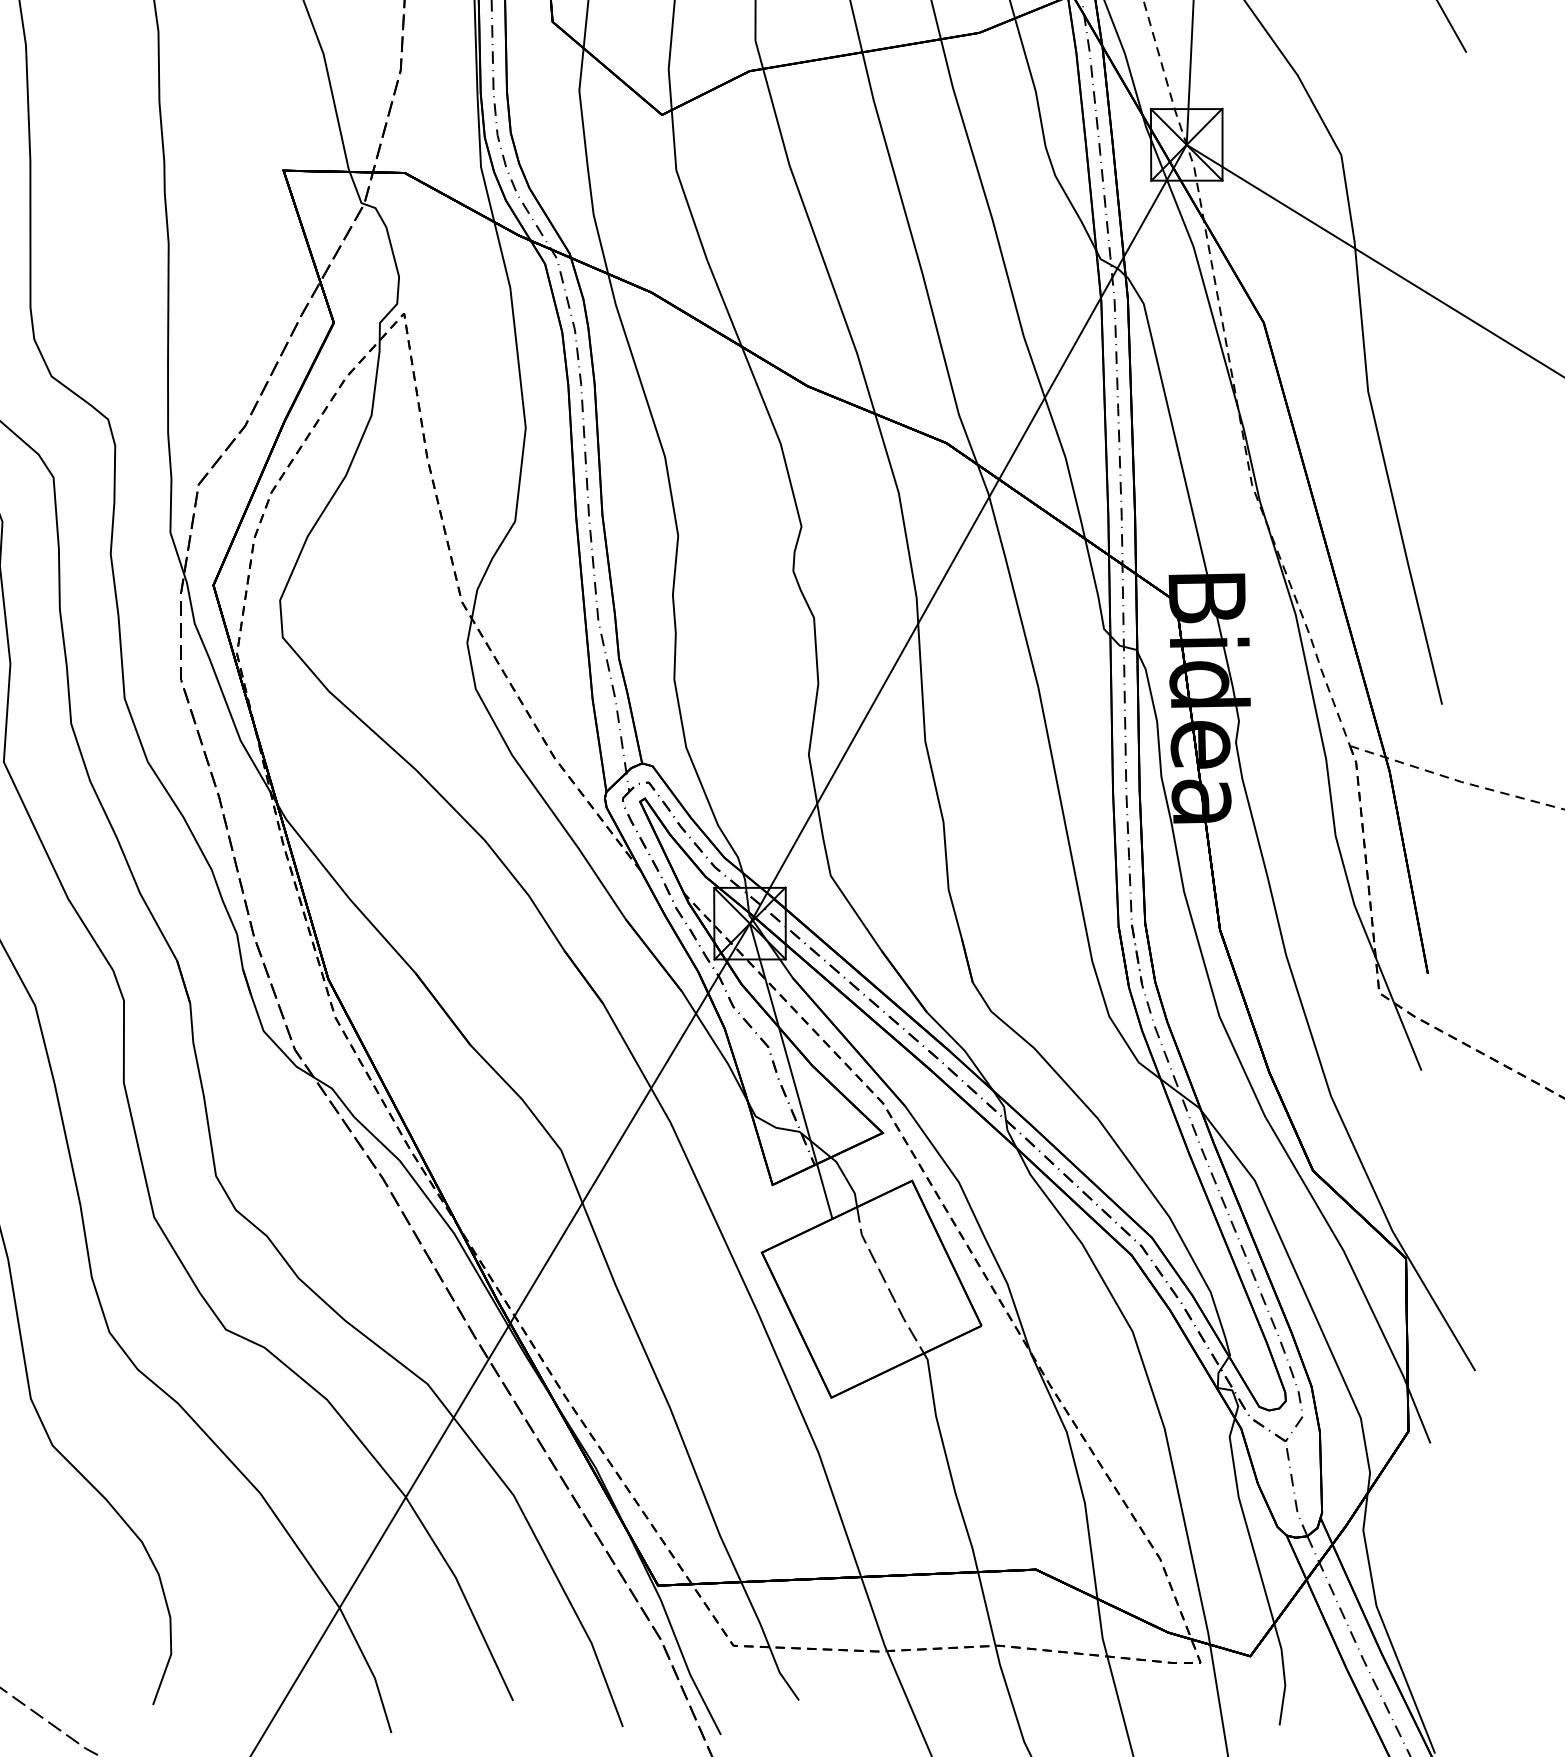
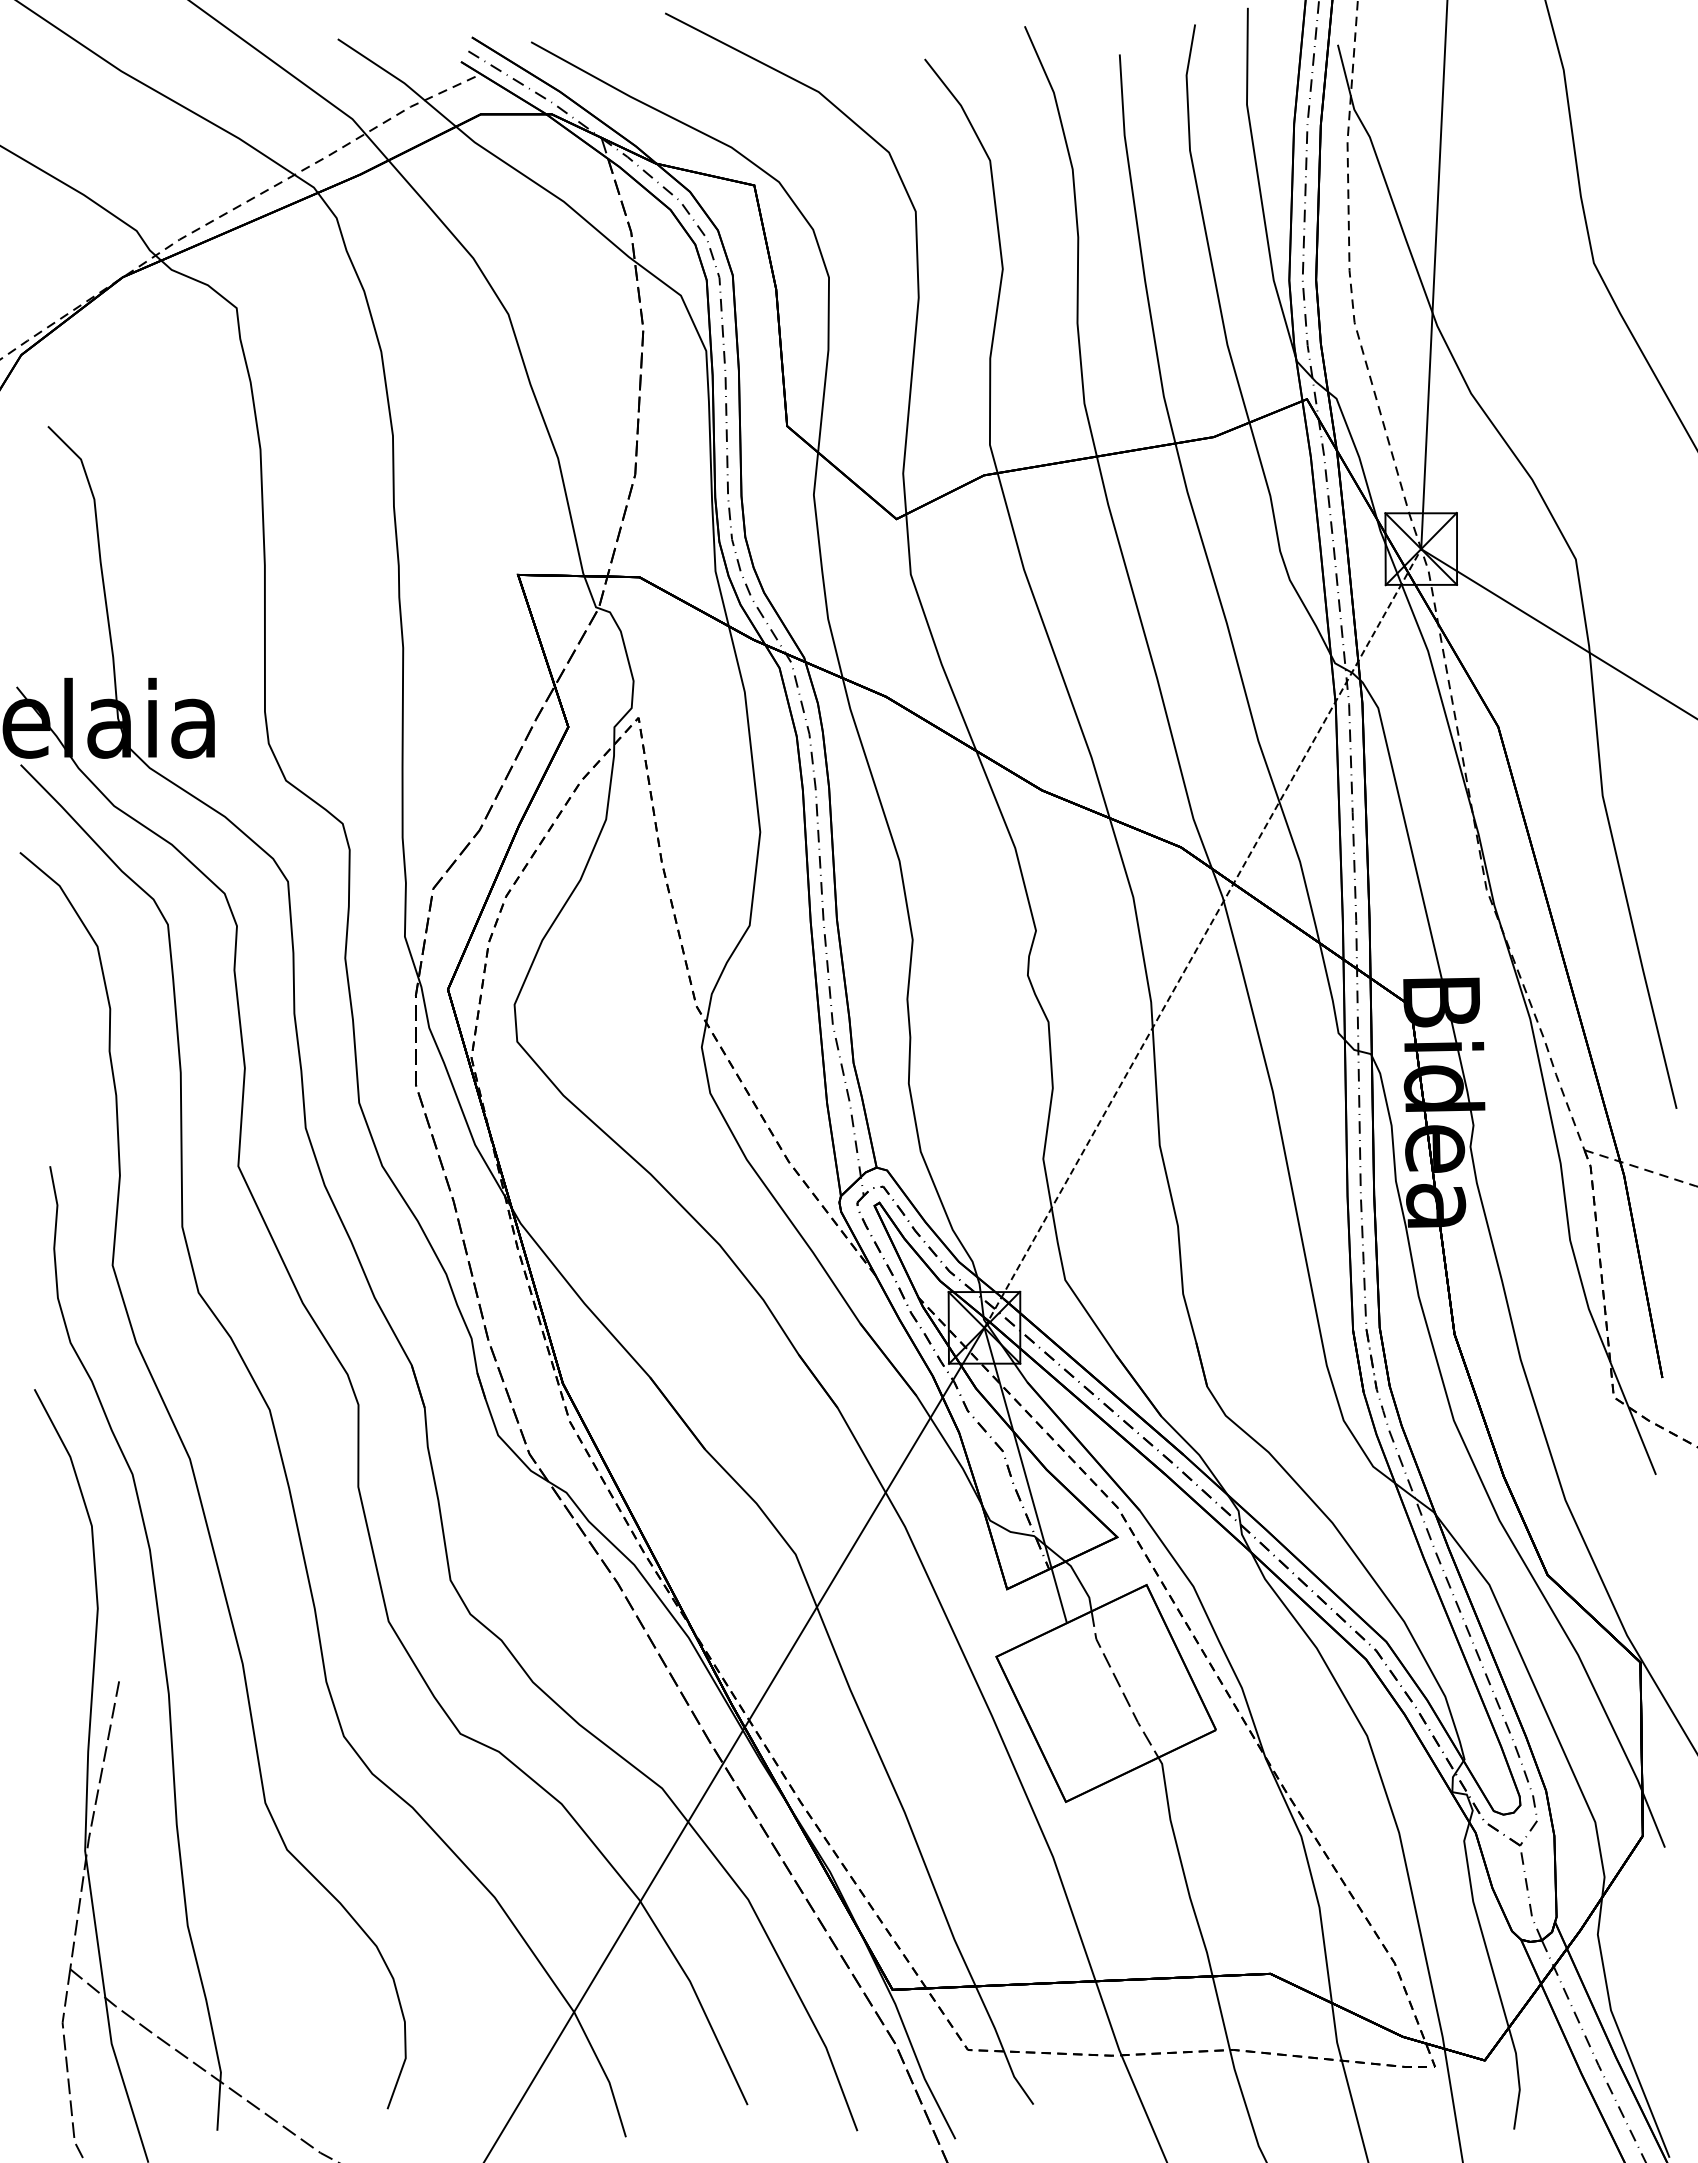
line: (969, 534) -> (1203, 938), solid -> dashed

